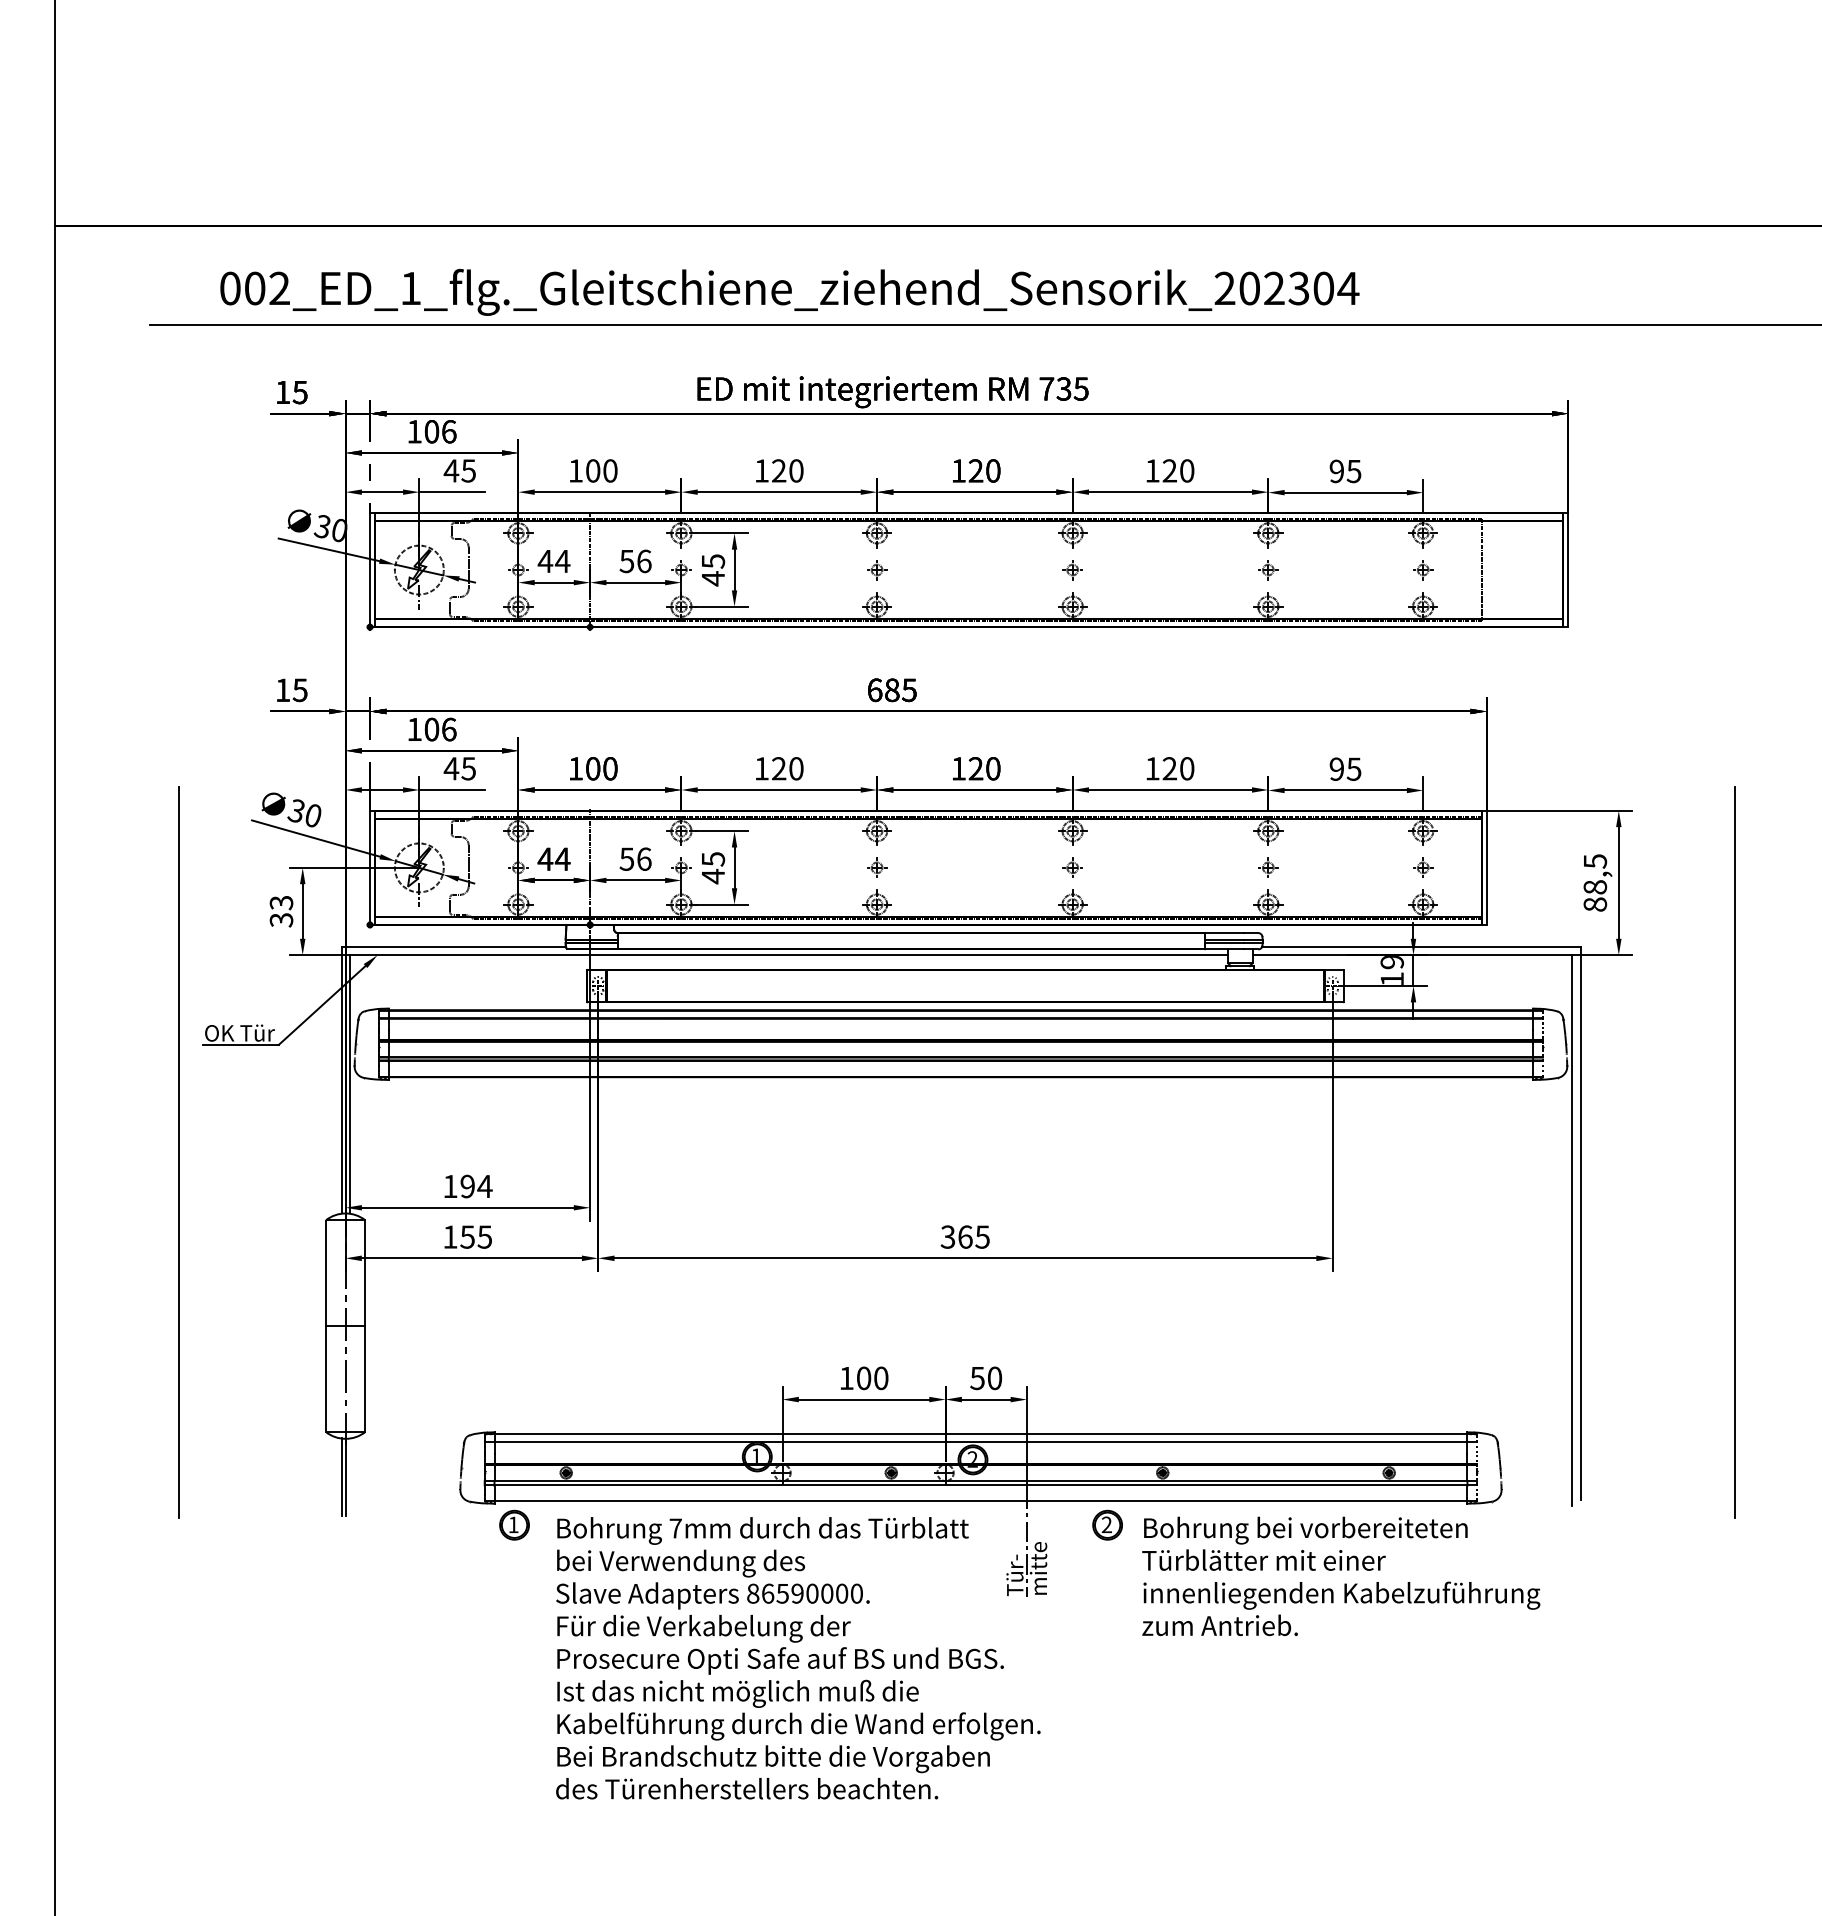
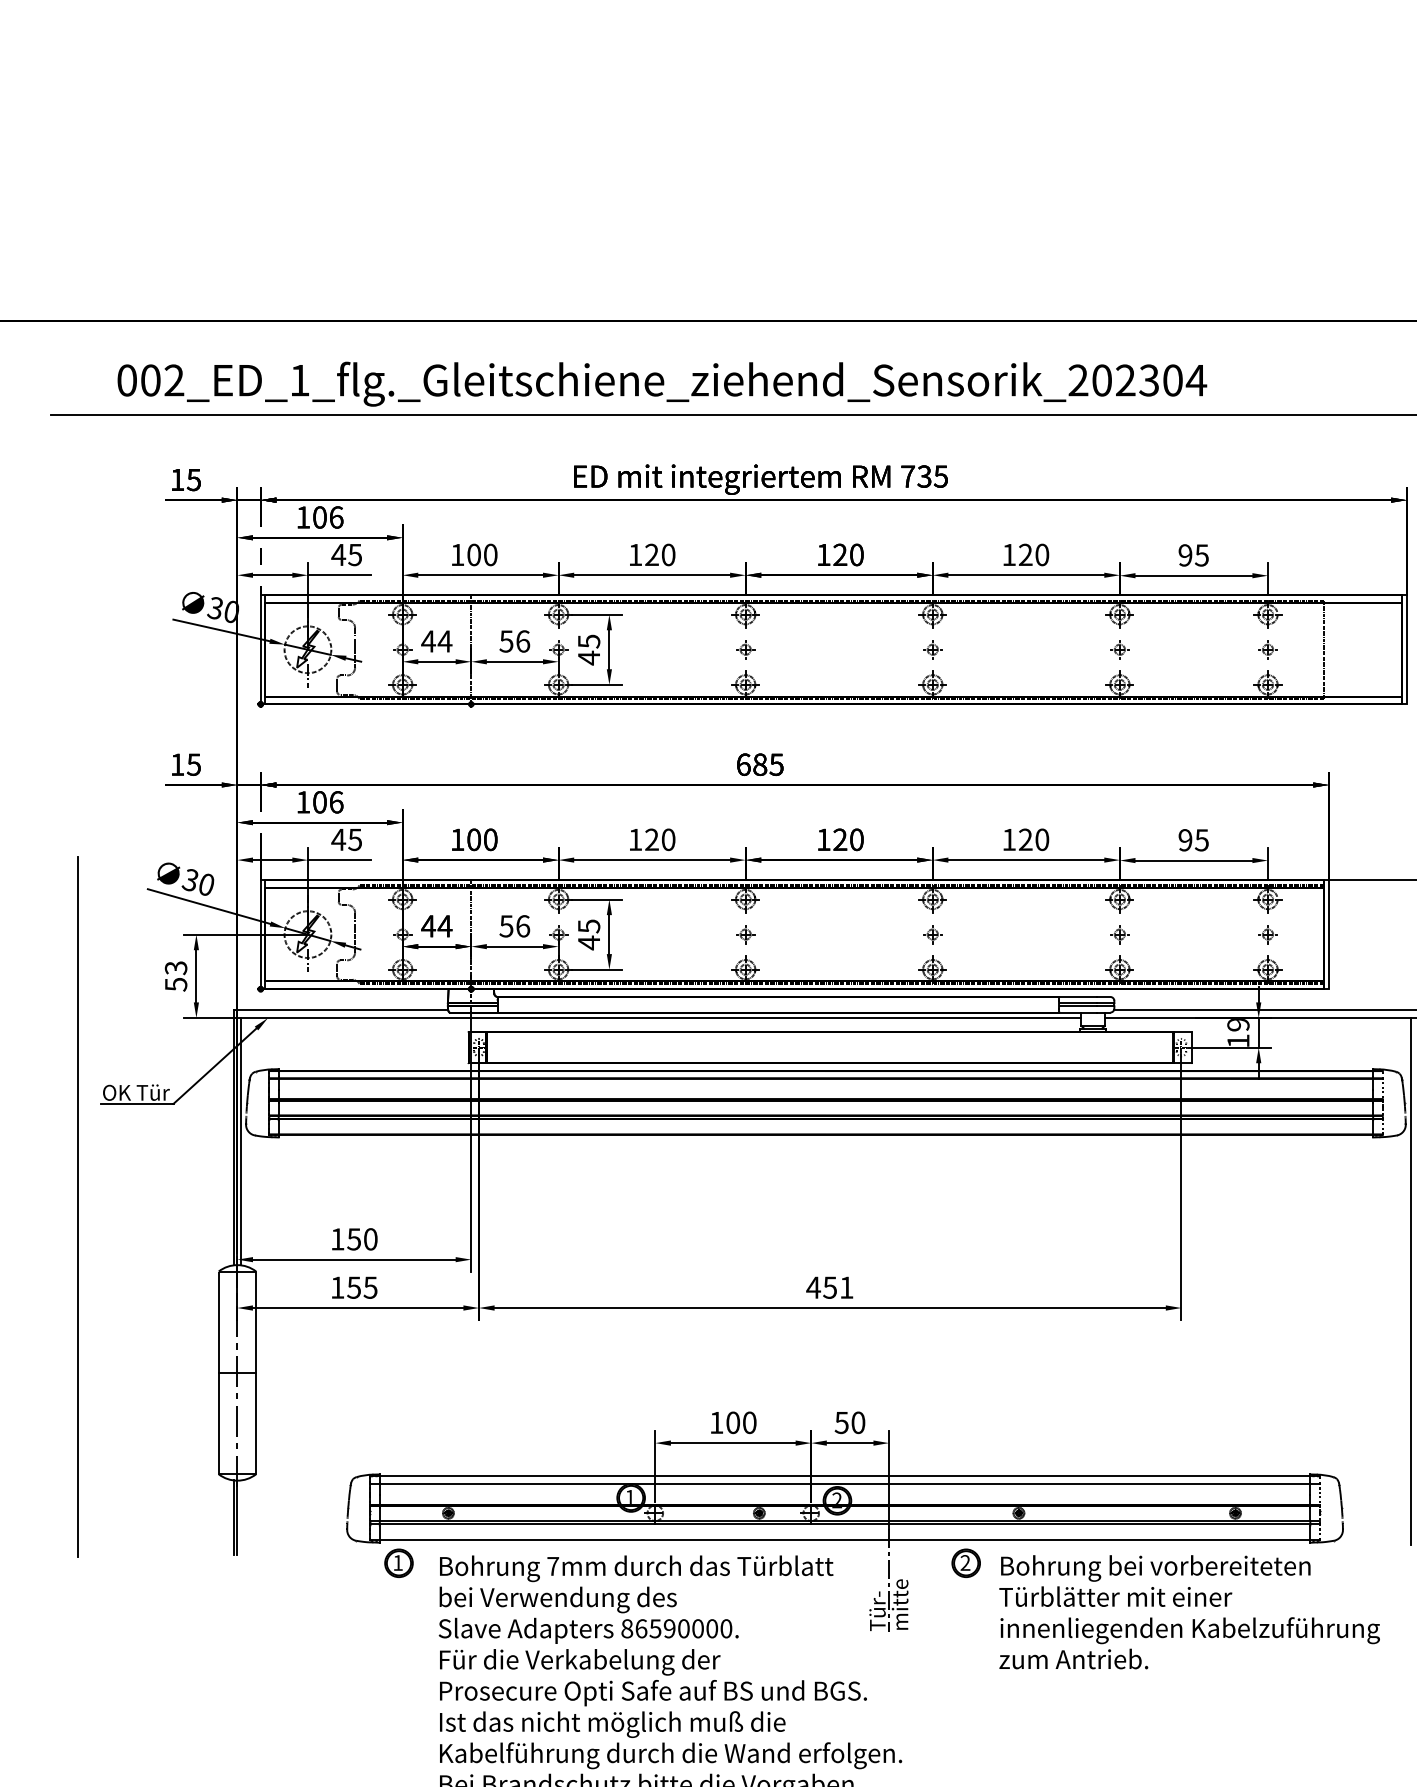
text: (280, 920) -> (175, 984), 33 -> 53
text: (476, 1186) -> (362, 1239), 194 -> 150
text: (964, 1236) -> (829, 1287), 365 -> 451

